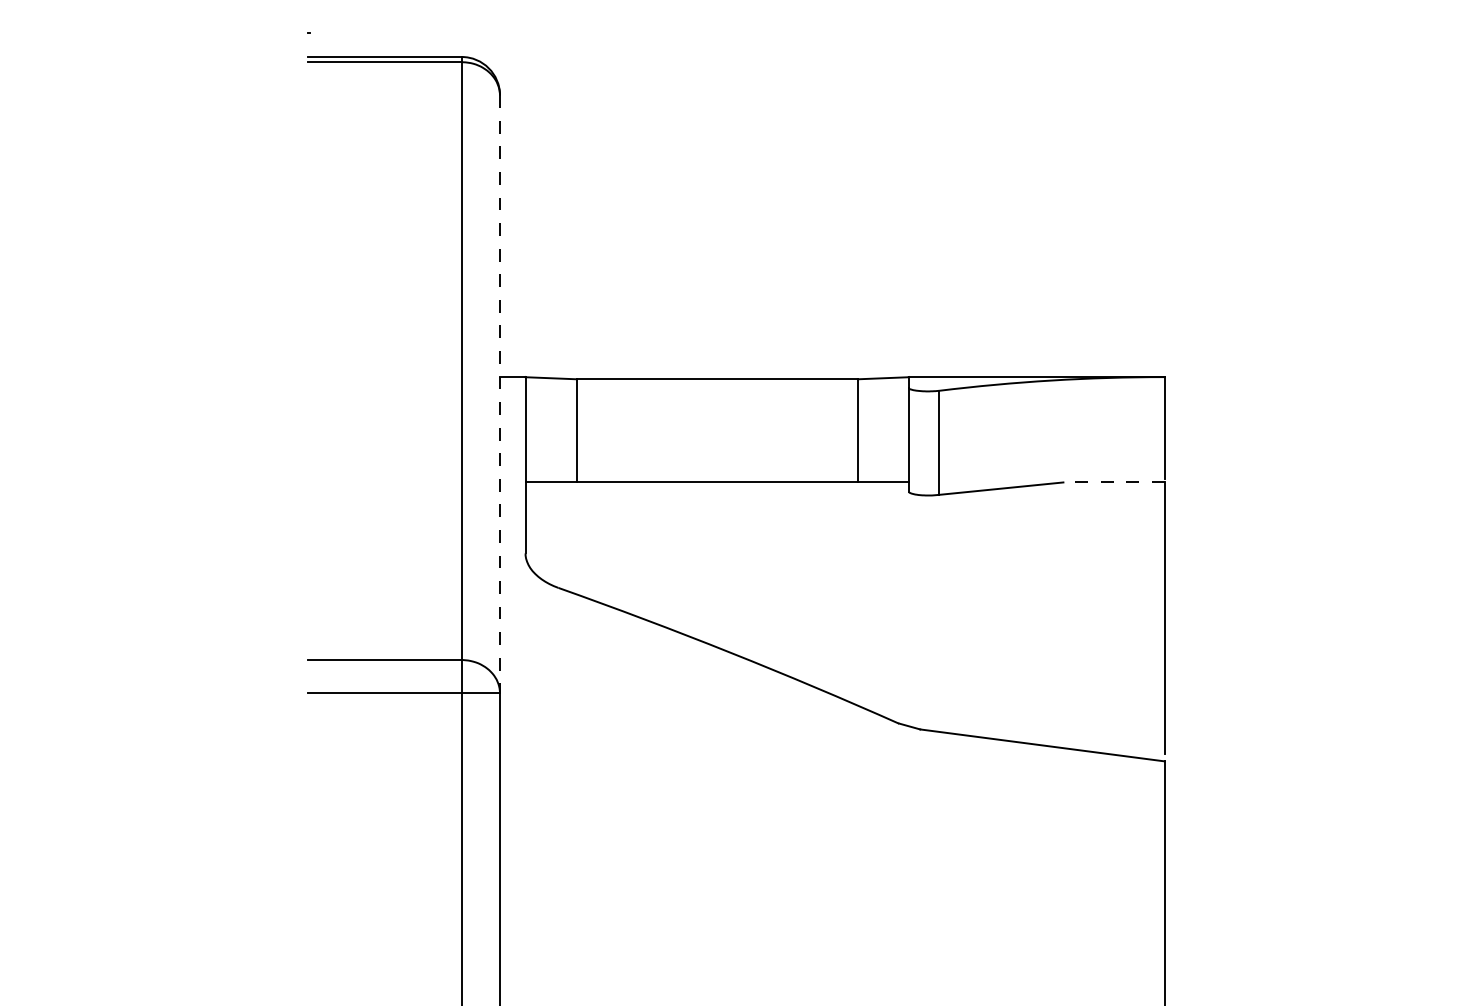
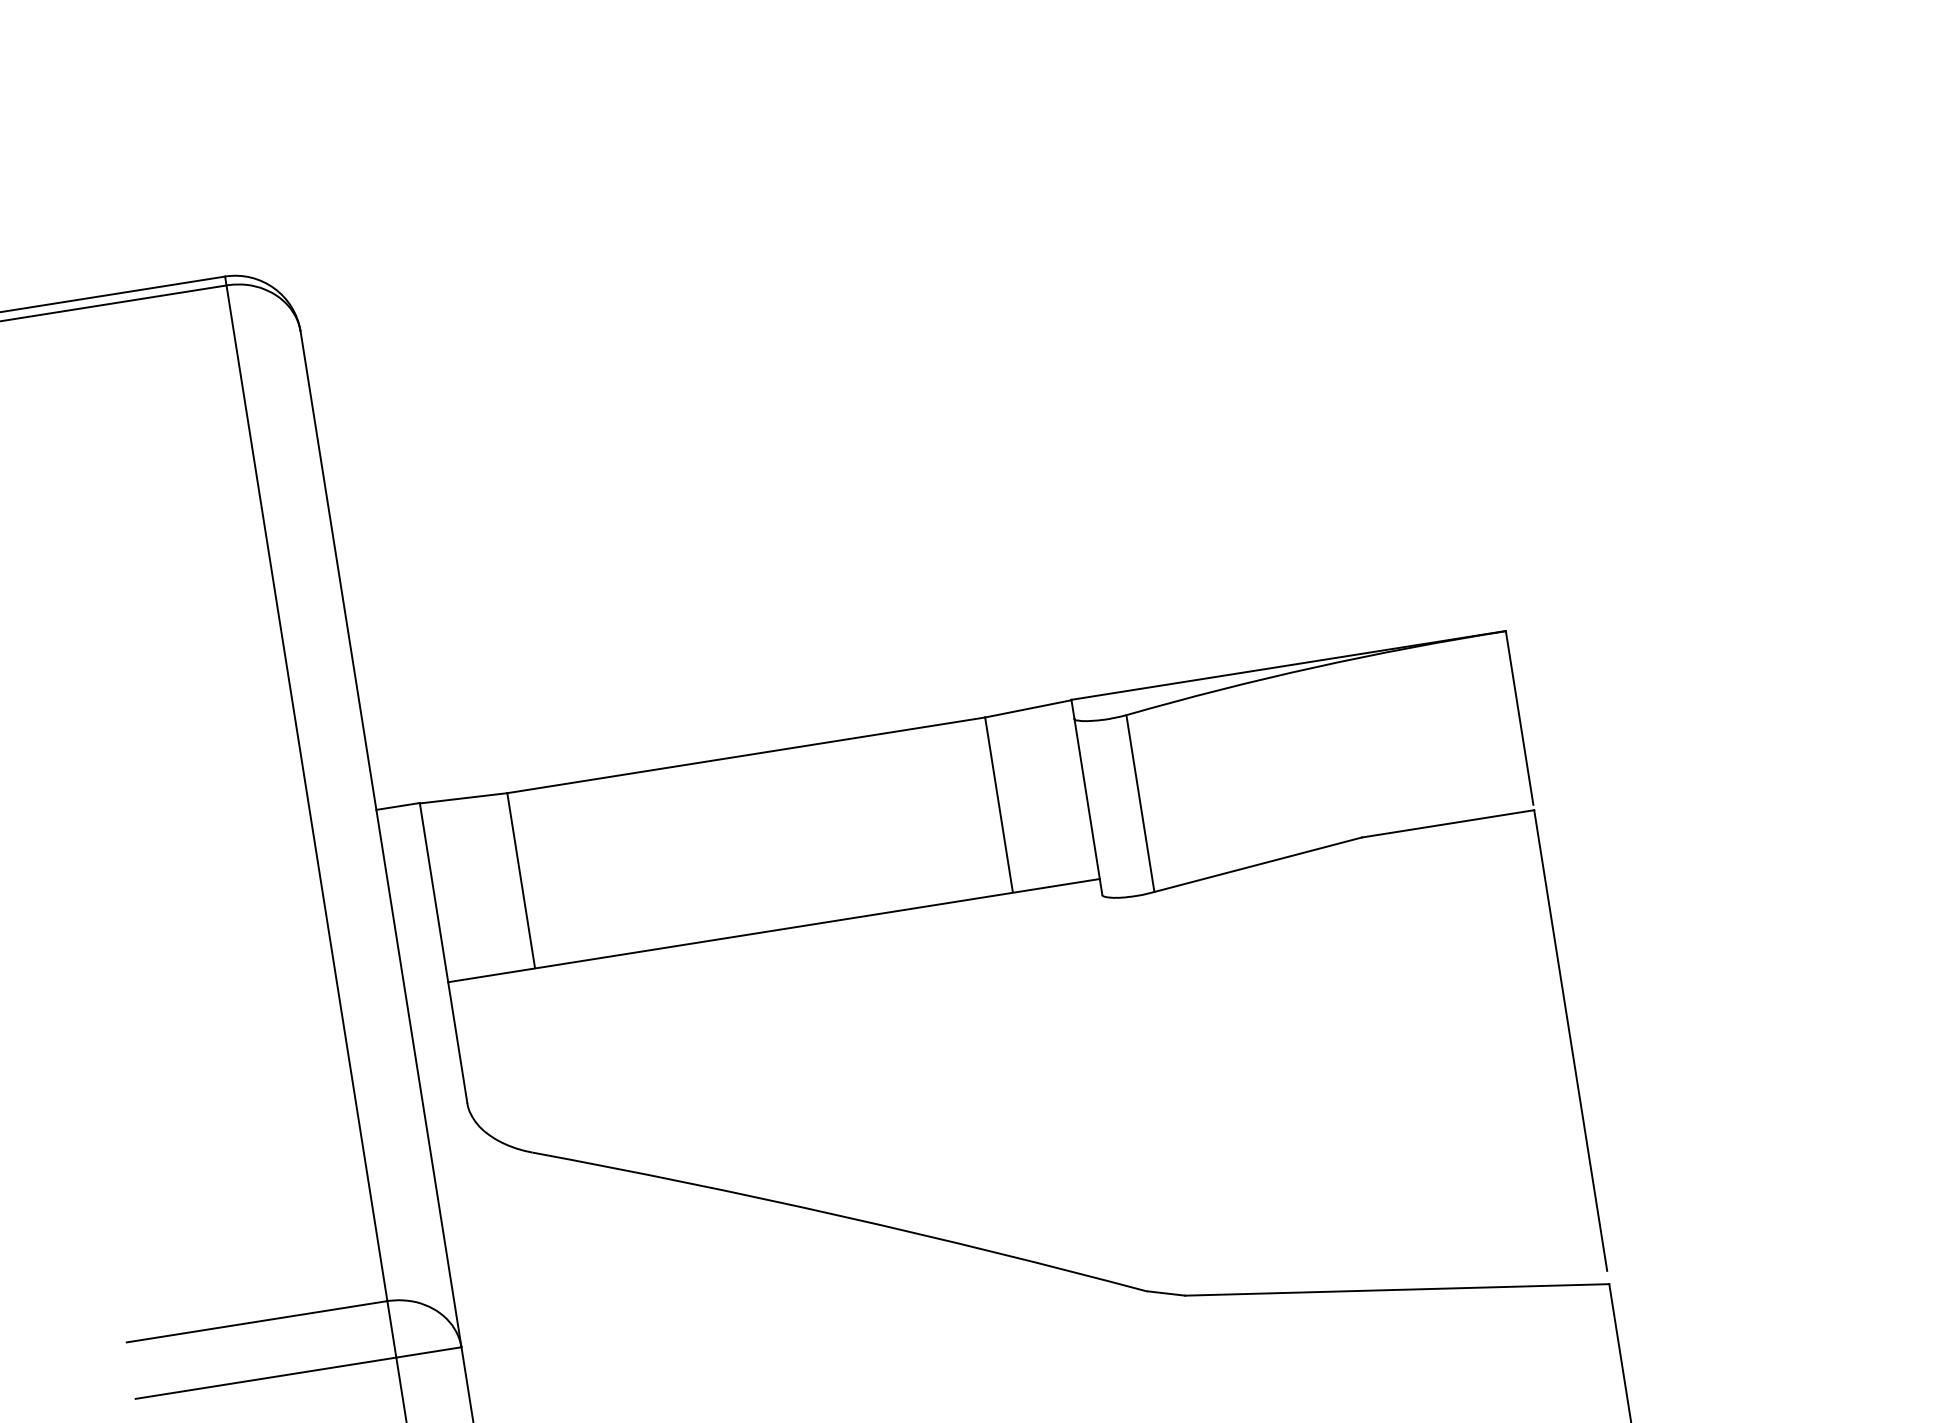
line: (500, 394) -> (381, 839), dashed -> solid
line: (1114, 482) -> (1448, 823), dashed -> solid

